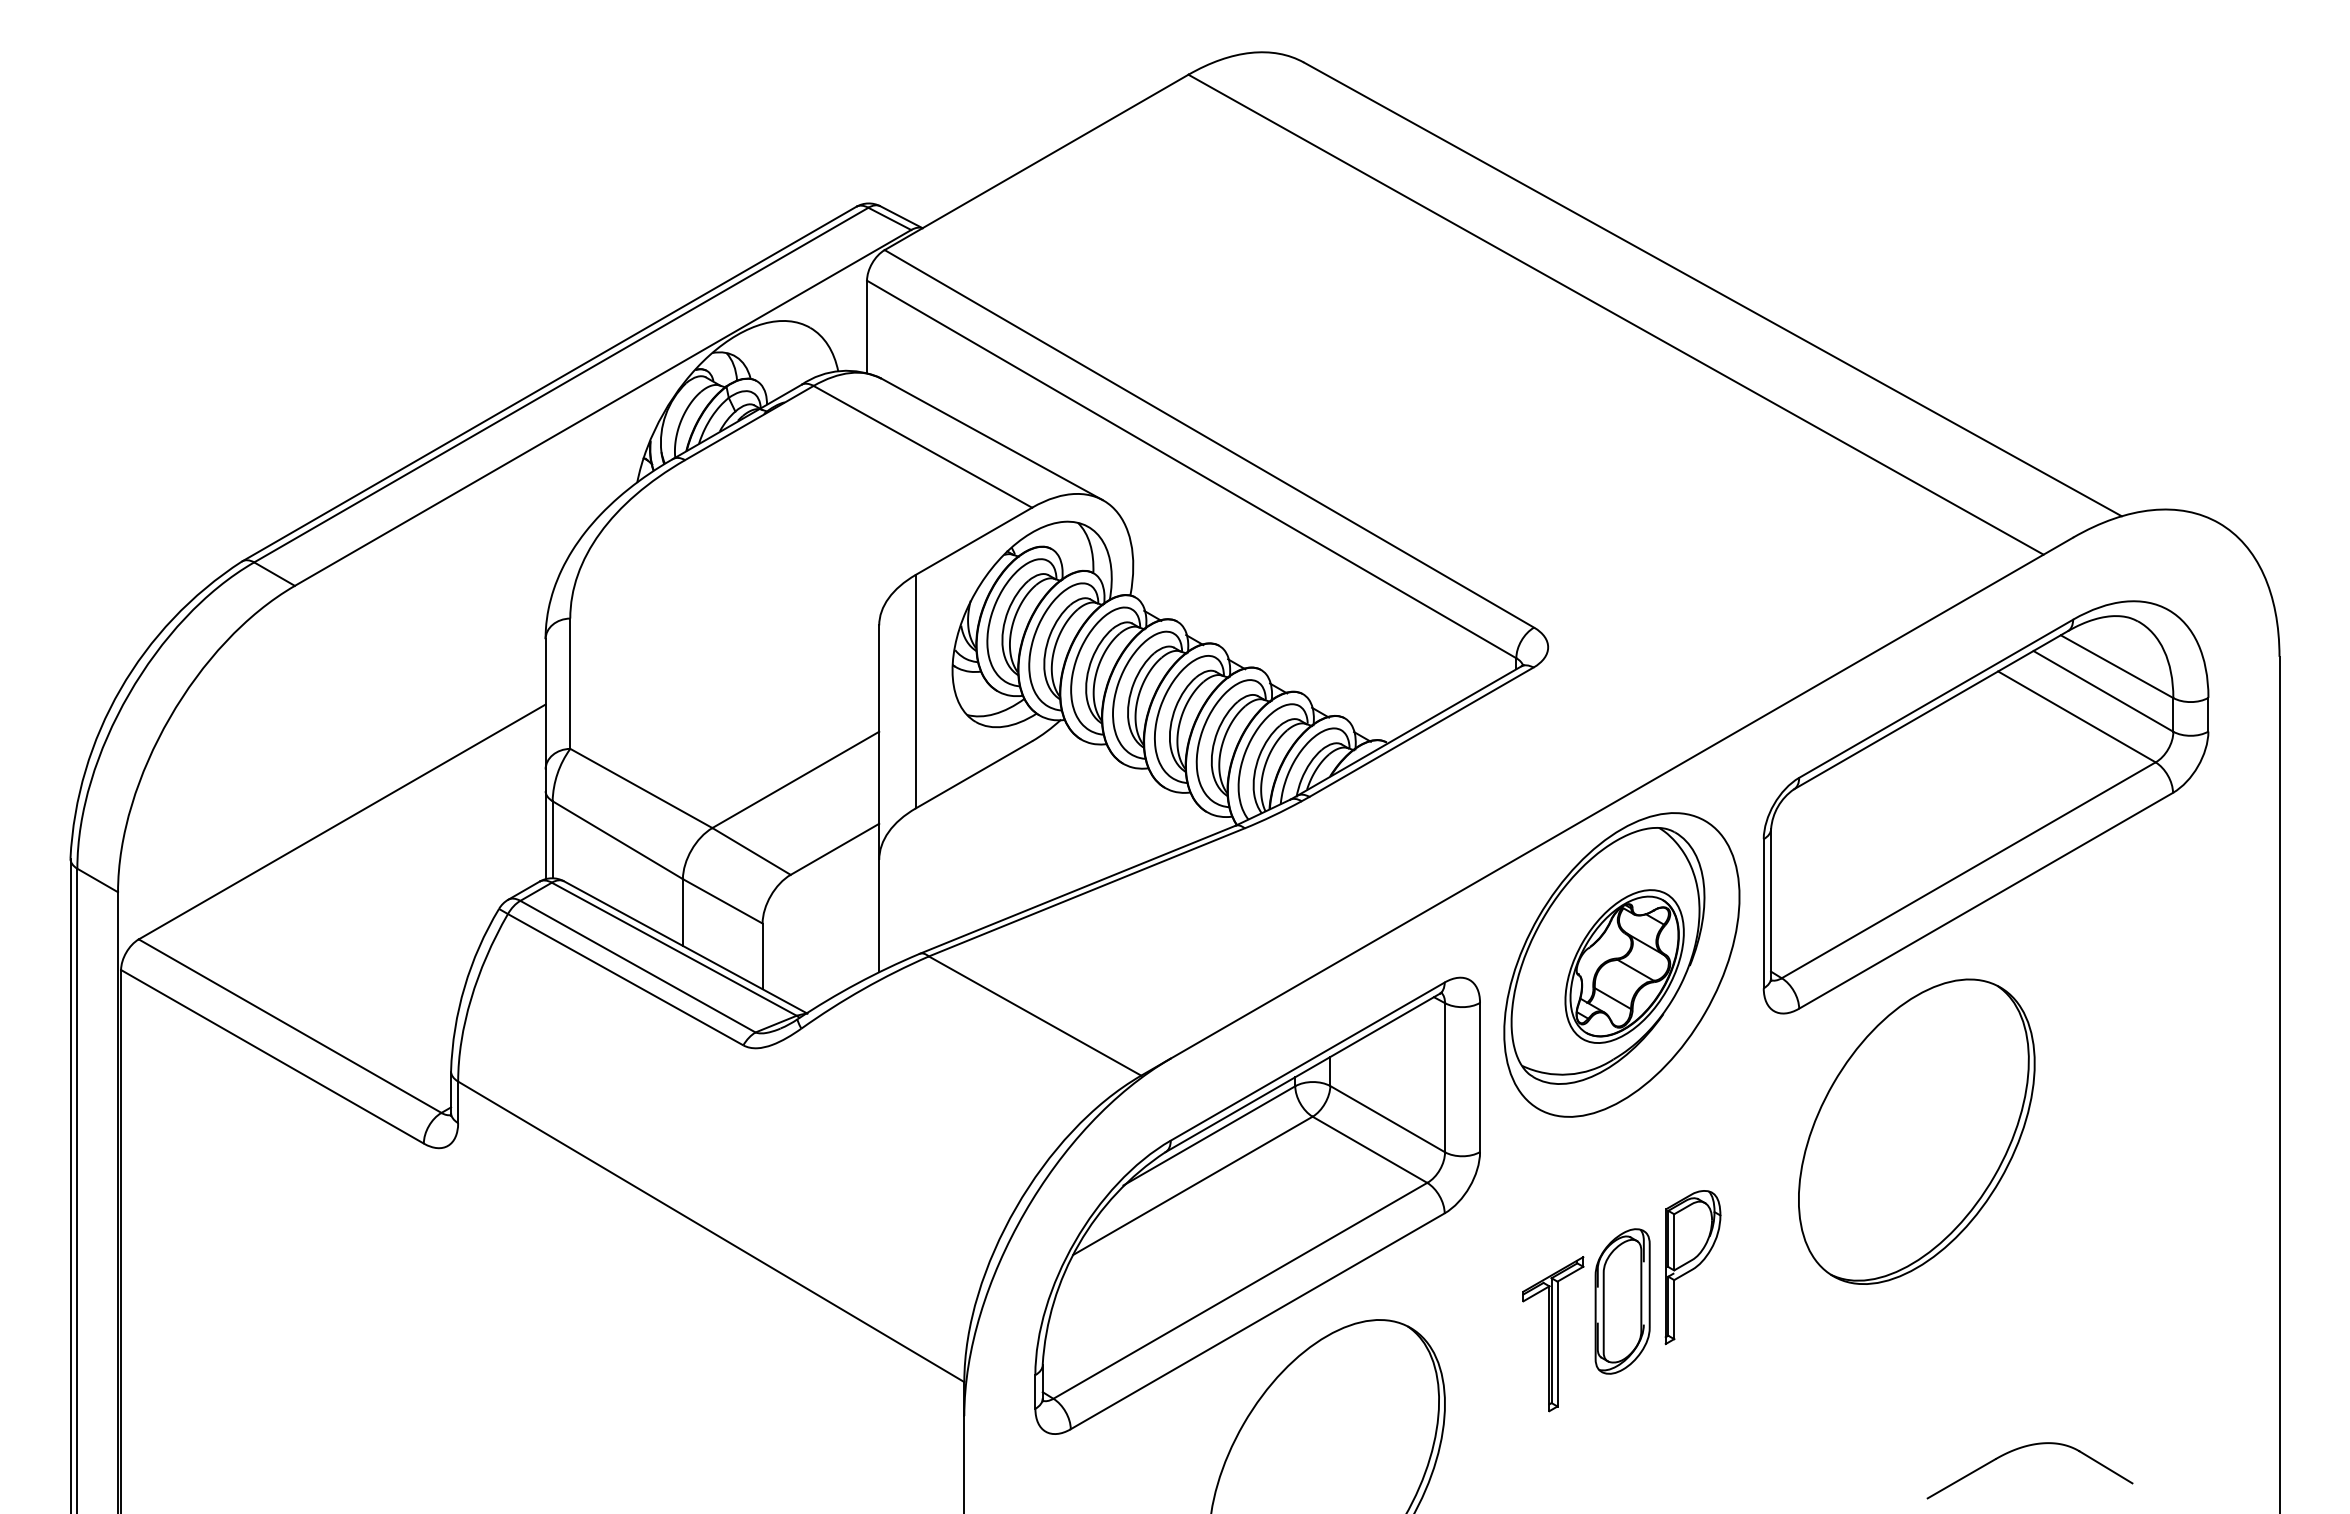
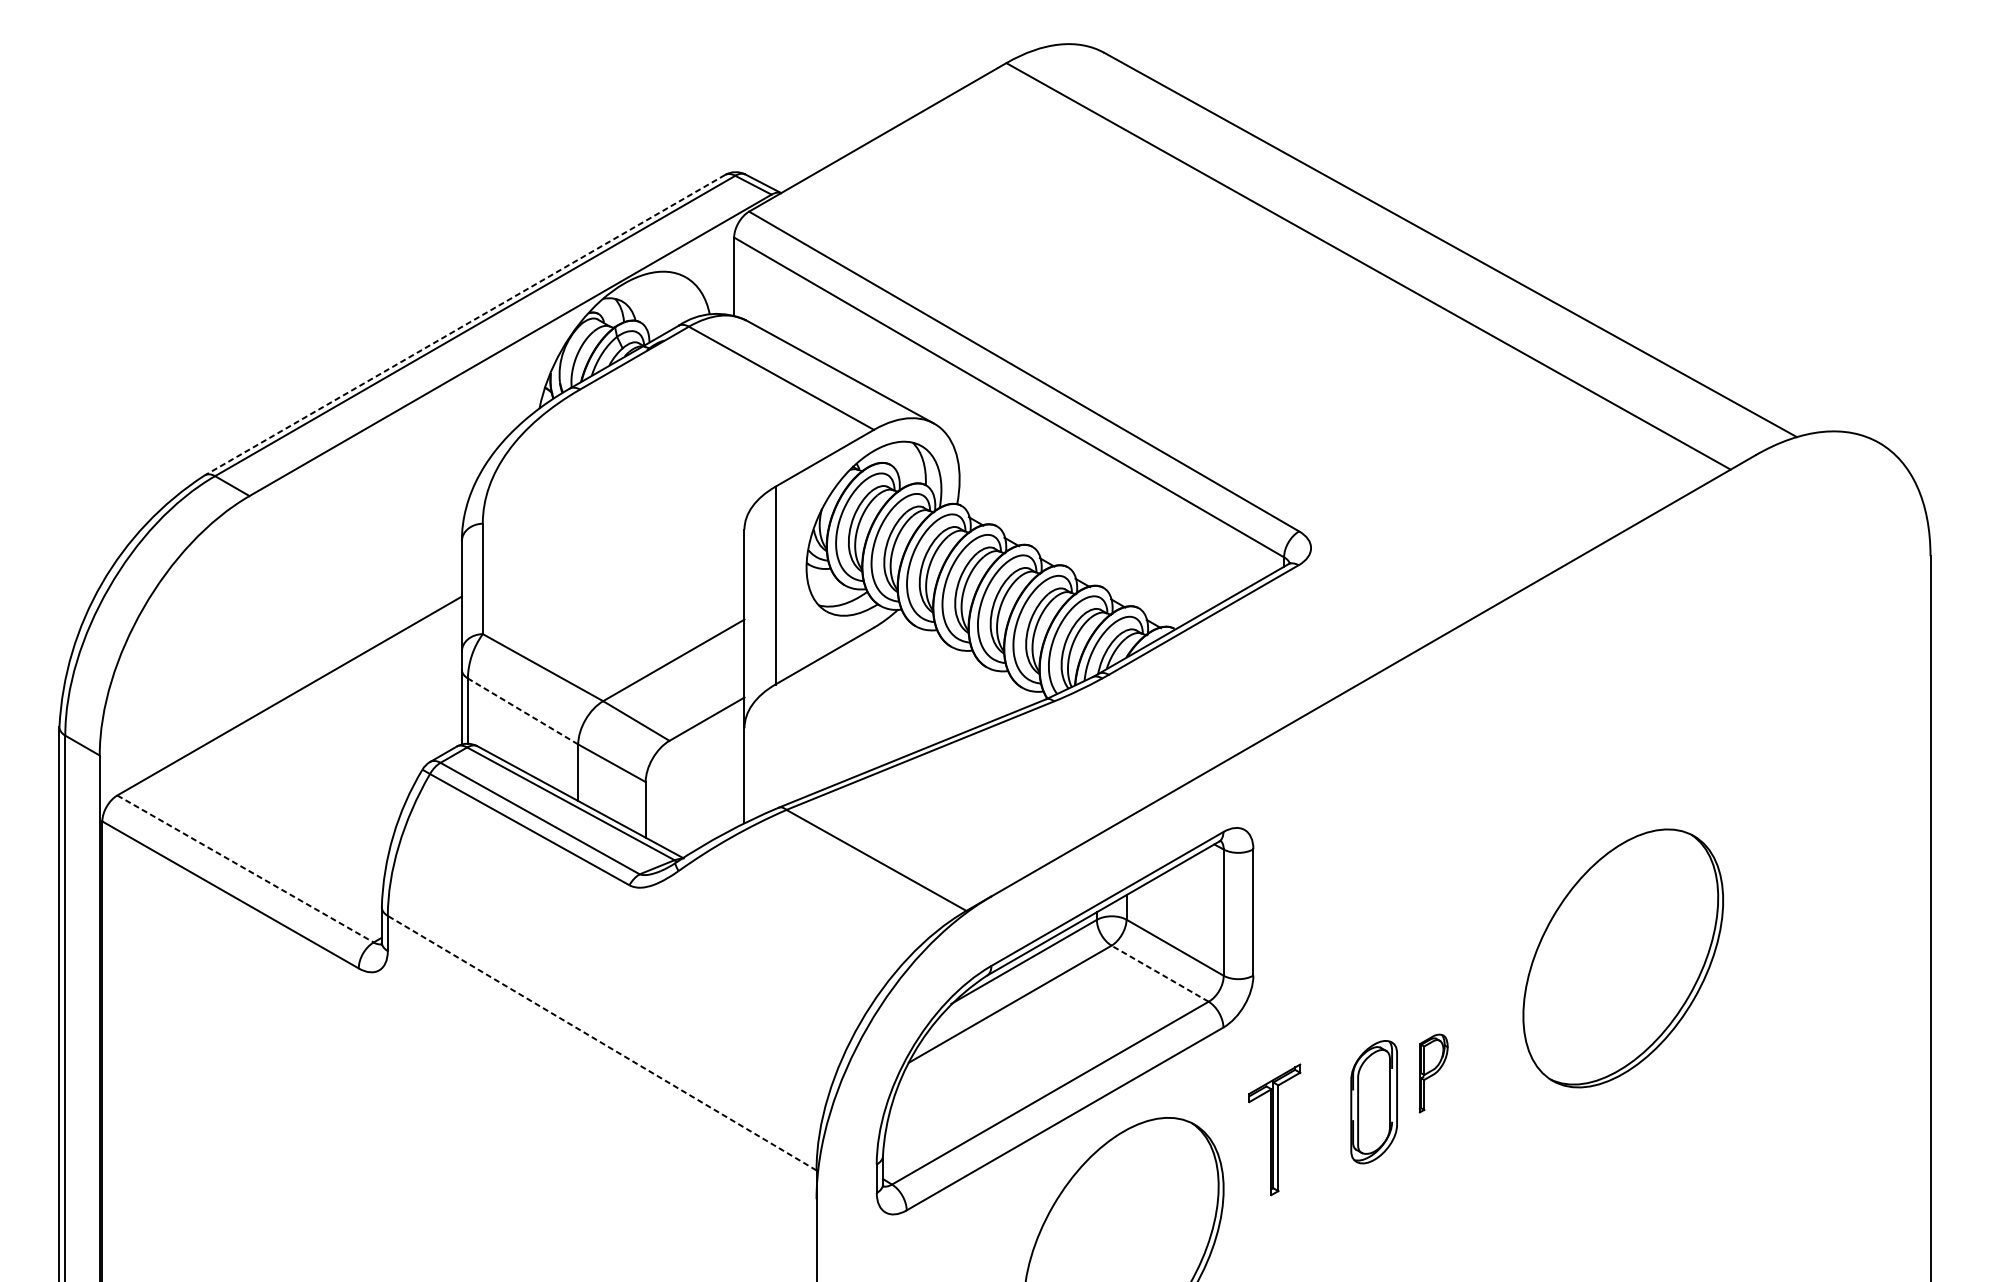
line: (549, 384) -> (465, 325), solid -> dashed
part: (1985, 807) -> (1681, 683), removed
line: (617, 840) -> (522, 711), solid -> dashed
part: (1621, 964) -> (1373, 816), removed
line: (290, 1026) -> (245, 869), solid -> dashed
line: (1369, 1149) -> (1159, 973), solid -> dashed
line: (710, 1231) -> (601, 1042), solid -> dashed
part: (1692, 1267) -> (1433, 1073), size x0.6
part: (1553, 1334) -> (1274, 1130), moved
part: (2022, 1448) -> (1712, 1226), removed

